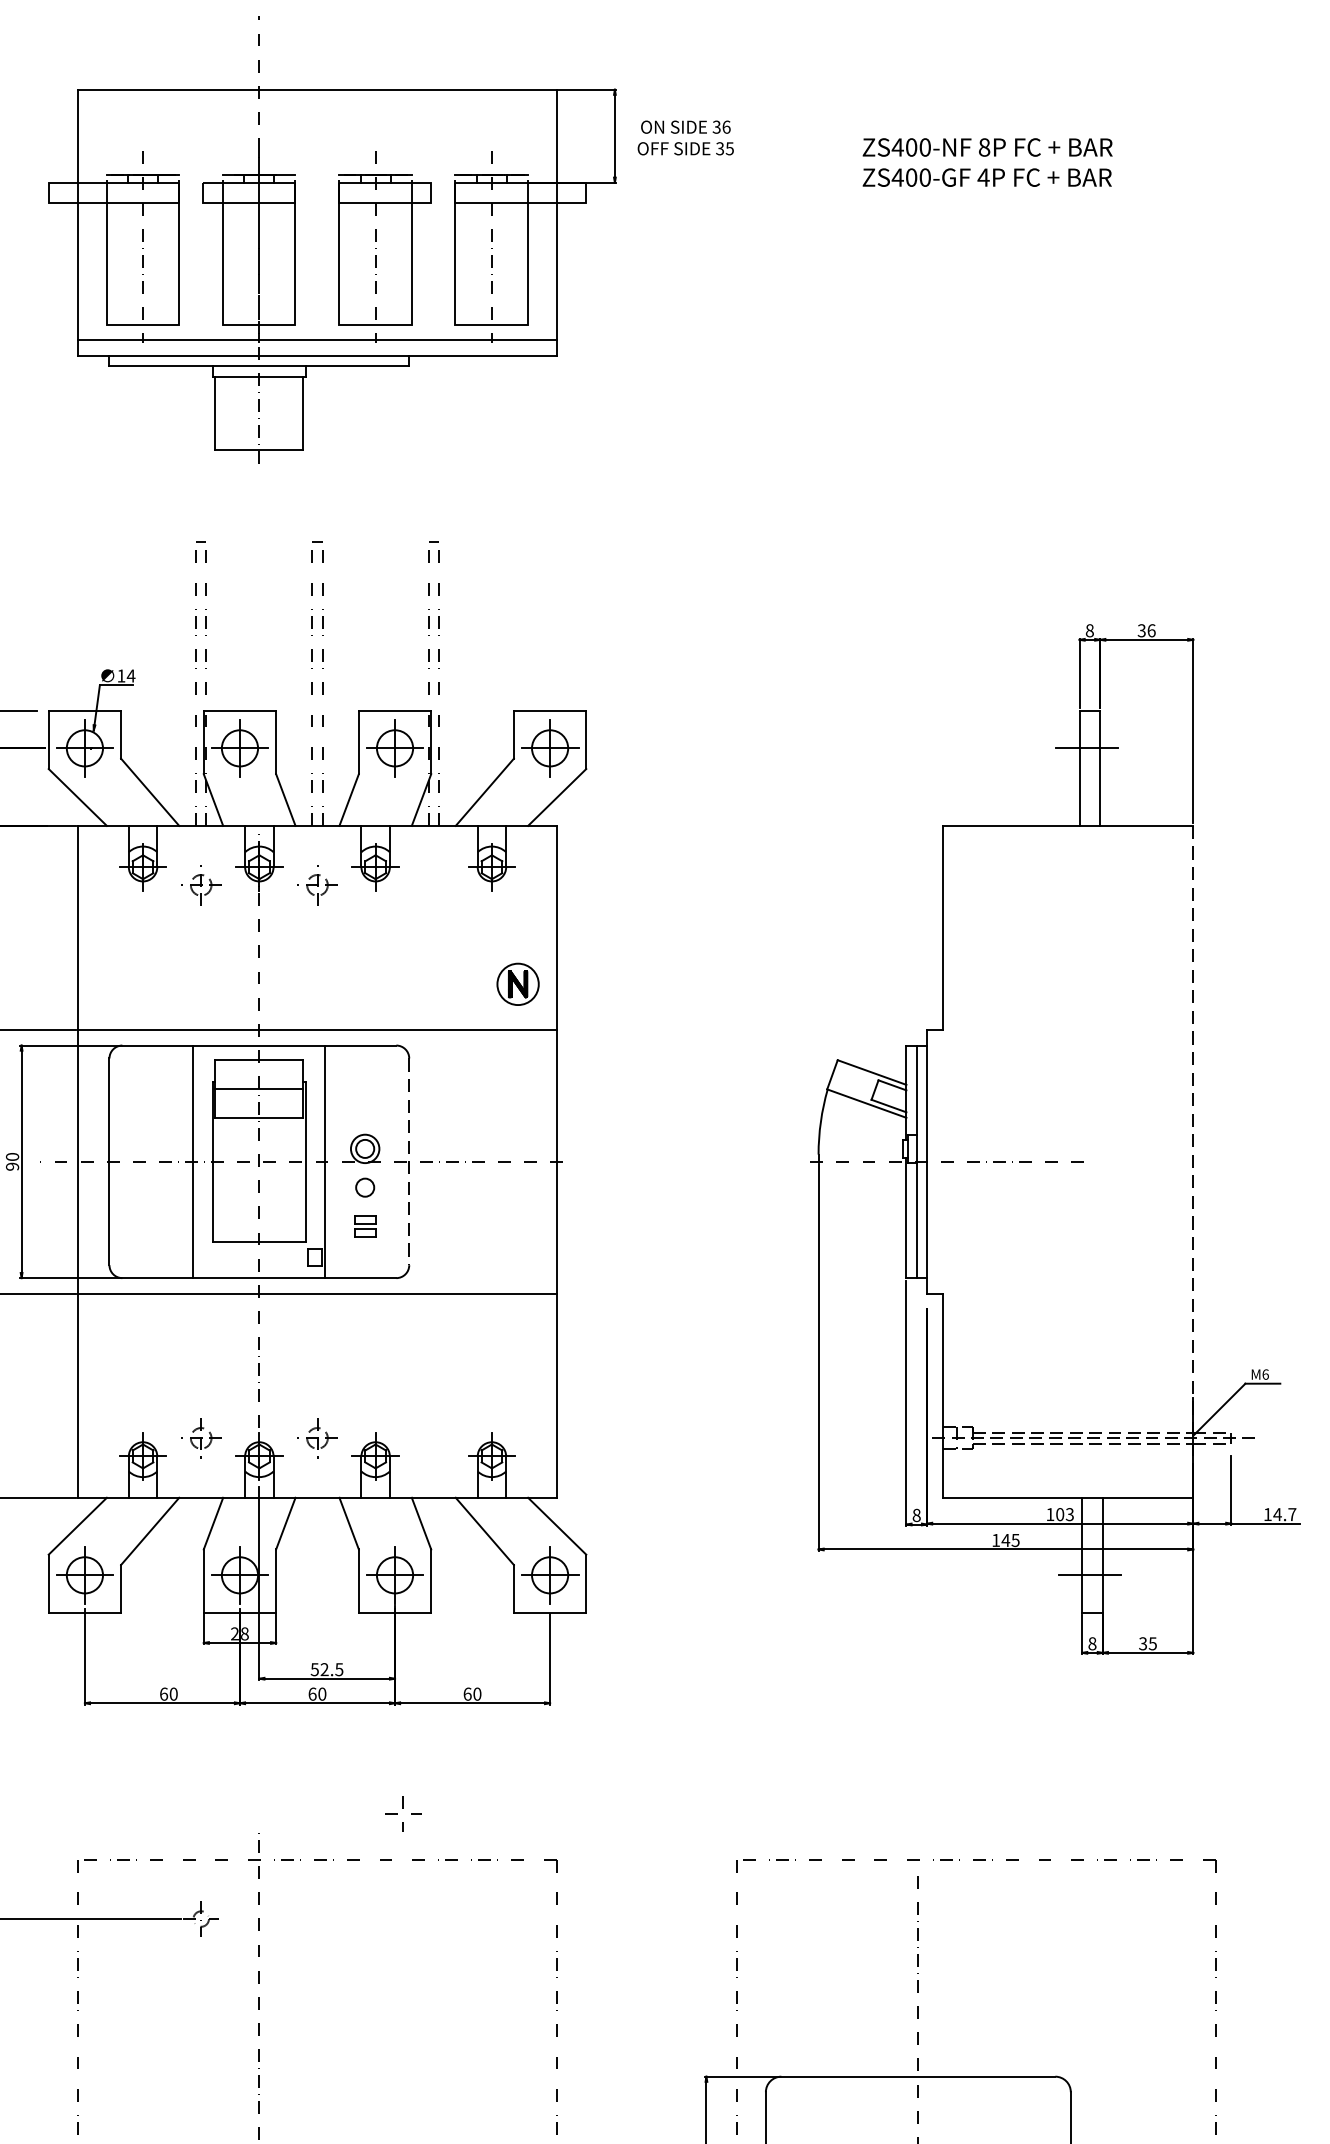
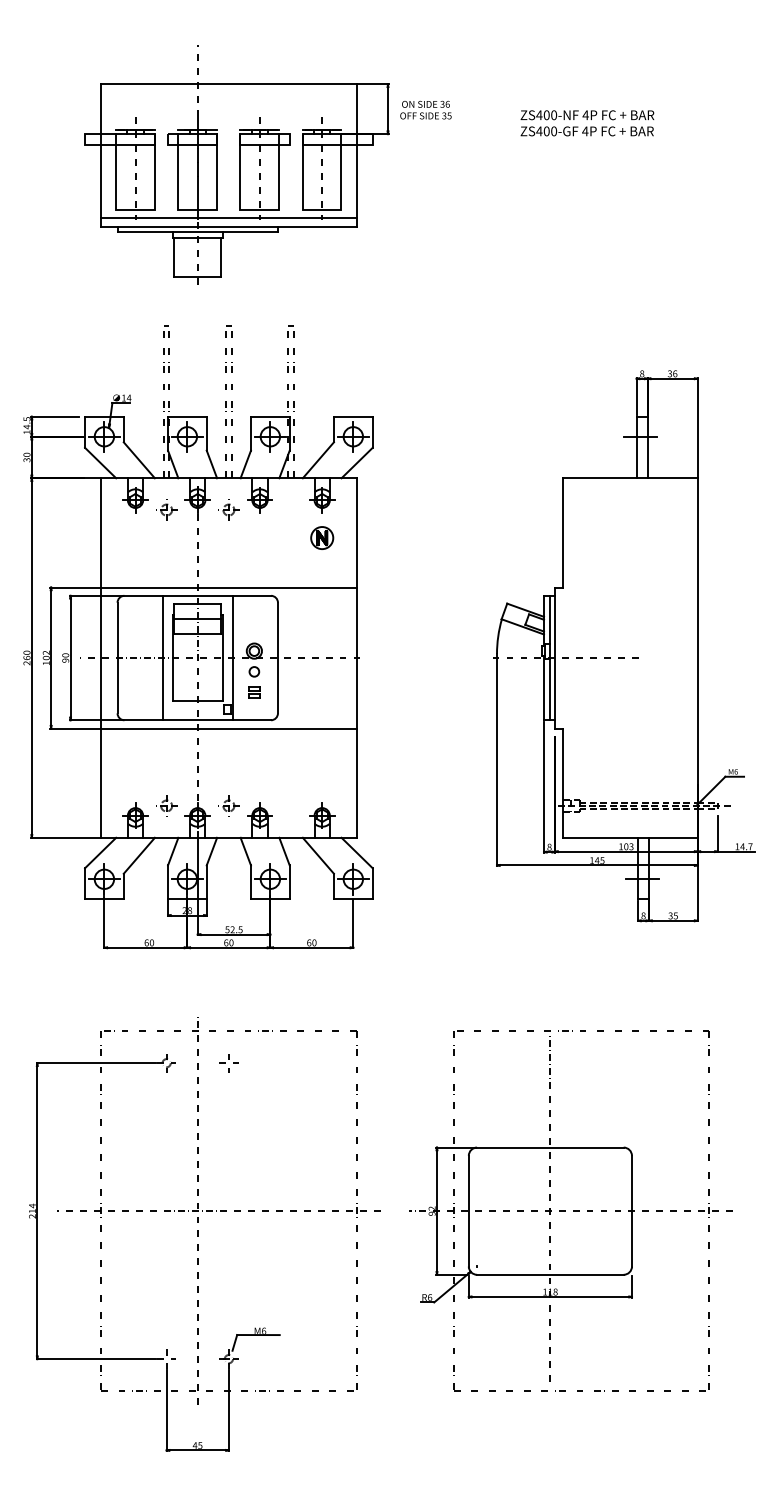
text: (983, 147) -> (585, 115), 8P -> 4P
part: (518, 983) -> (322, 537), moved
line: (408, 1162) -> (277, 658), dashed -> solid
line: (1193, 1162) -> (697, 658), dashed -> solid
part: (402, 1814) -> (228, 1063), moved

